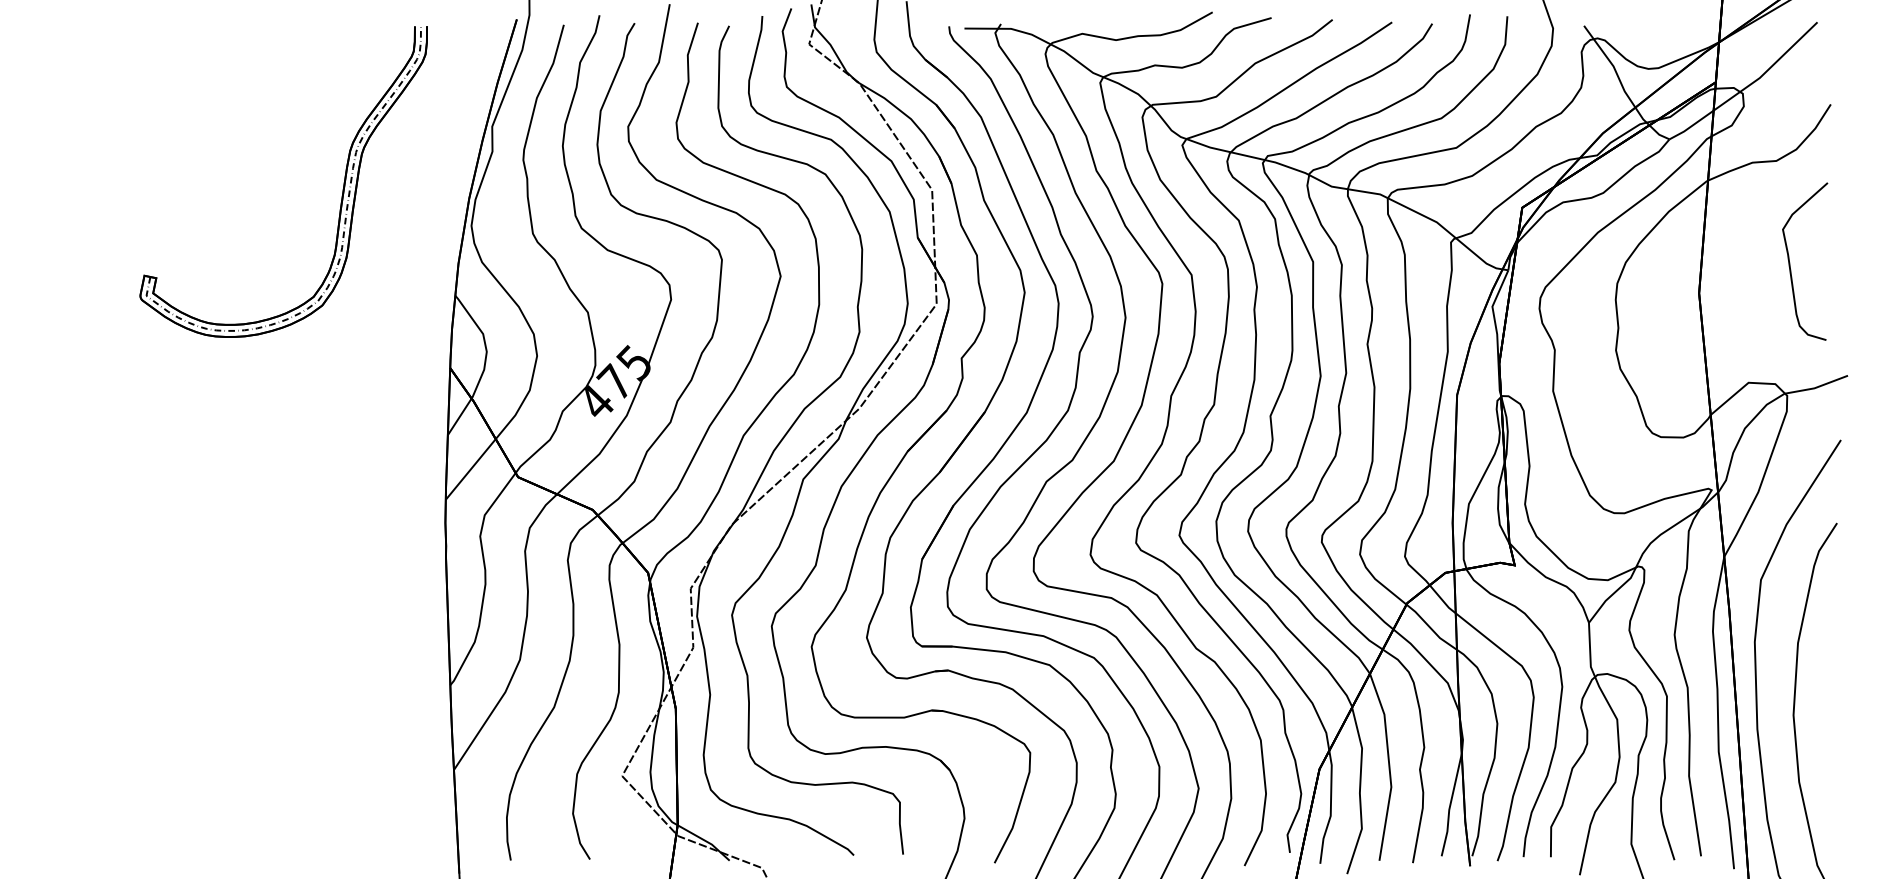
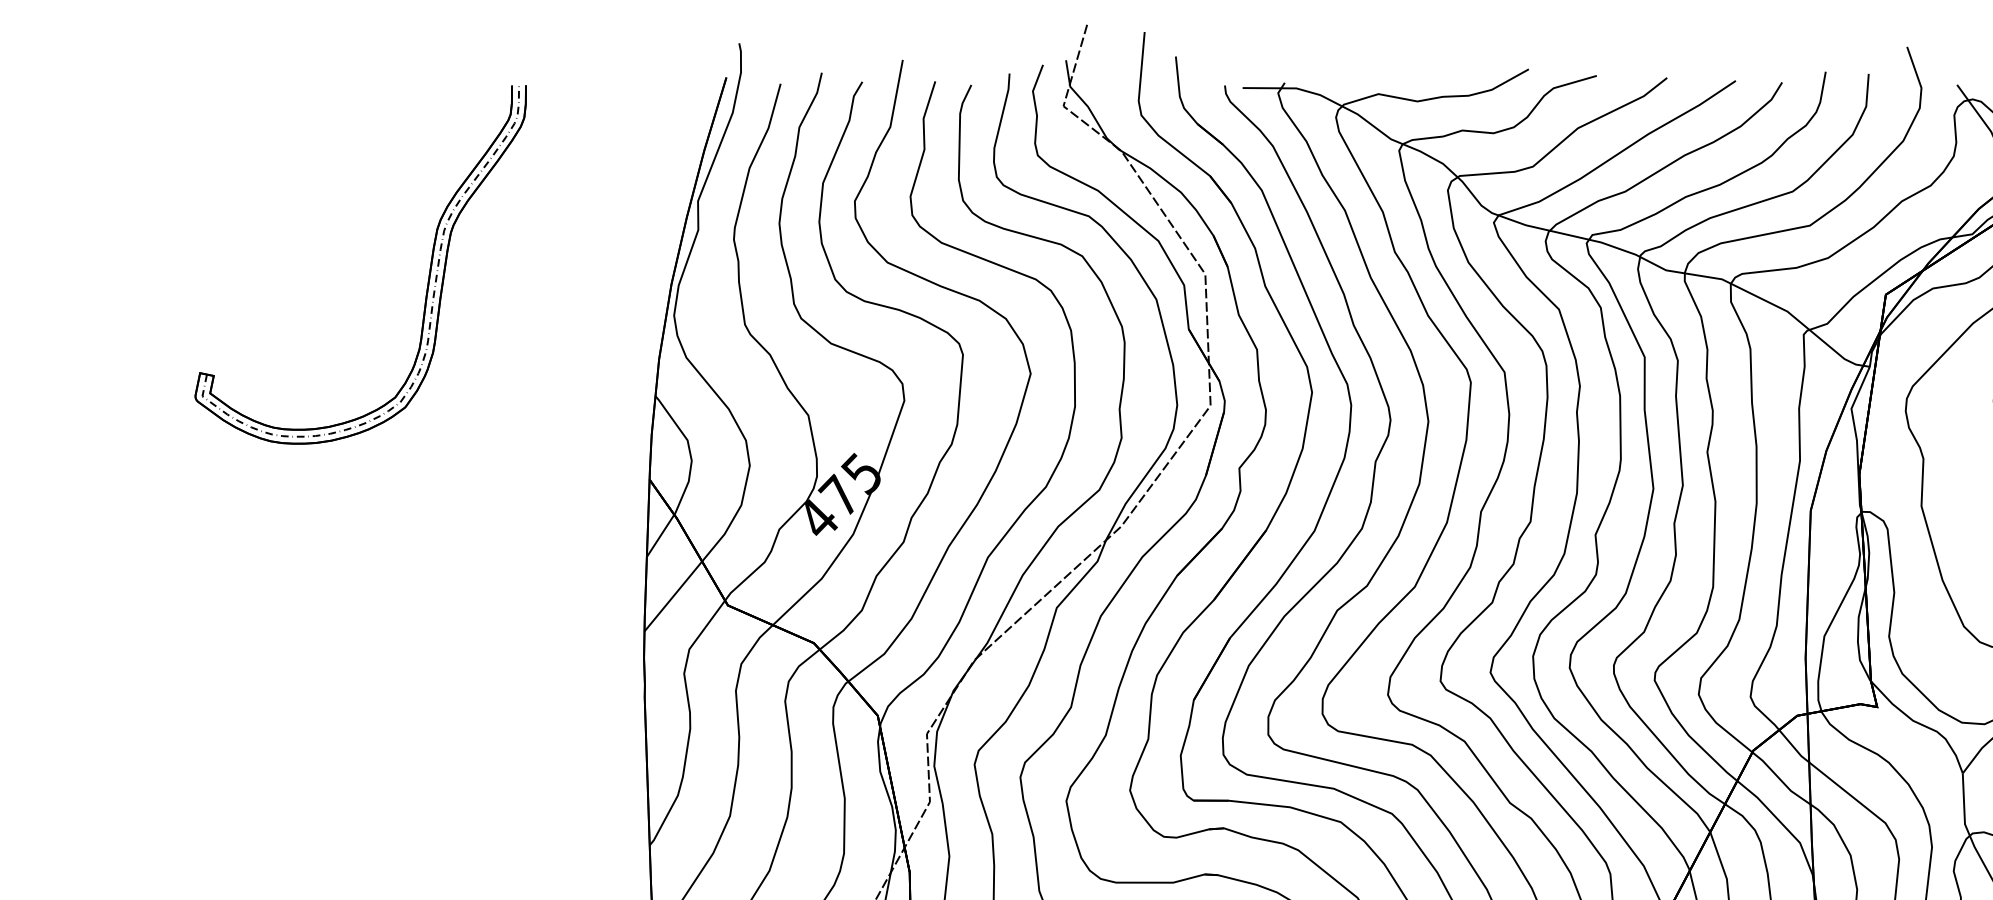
part: (342, 189) -> (428, 273), moved

